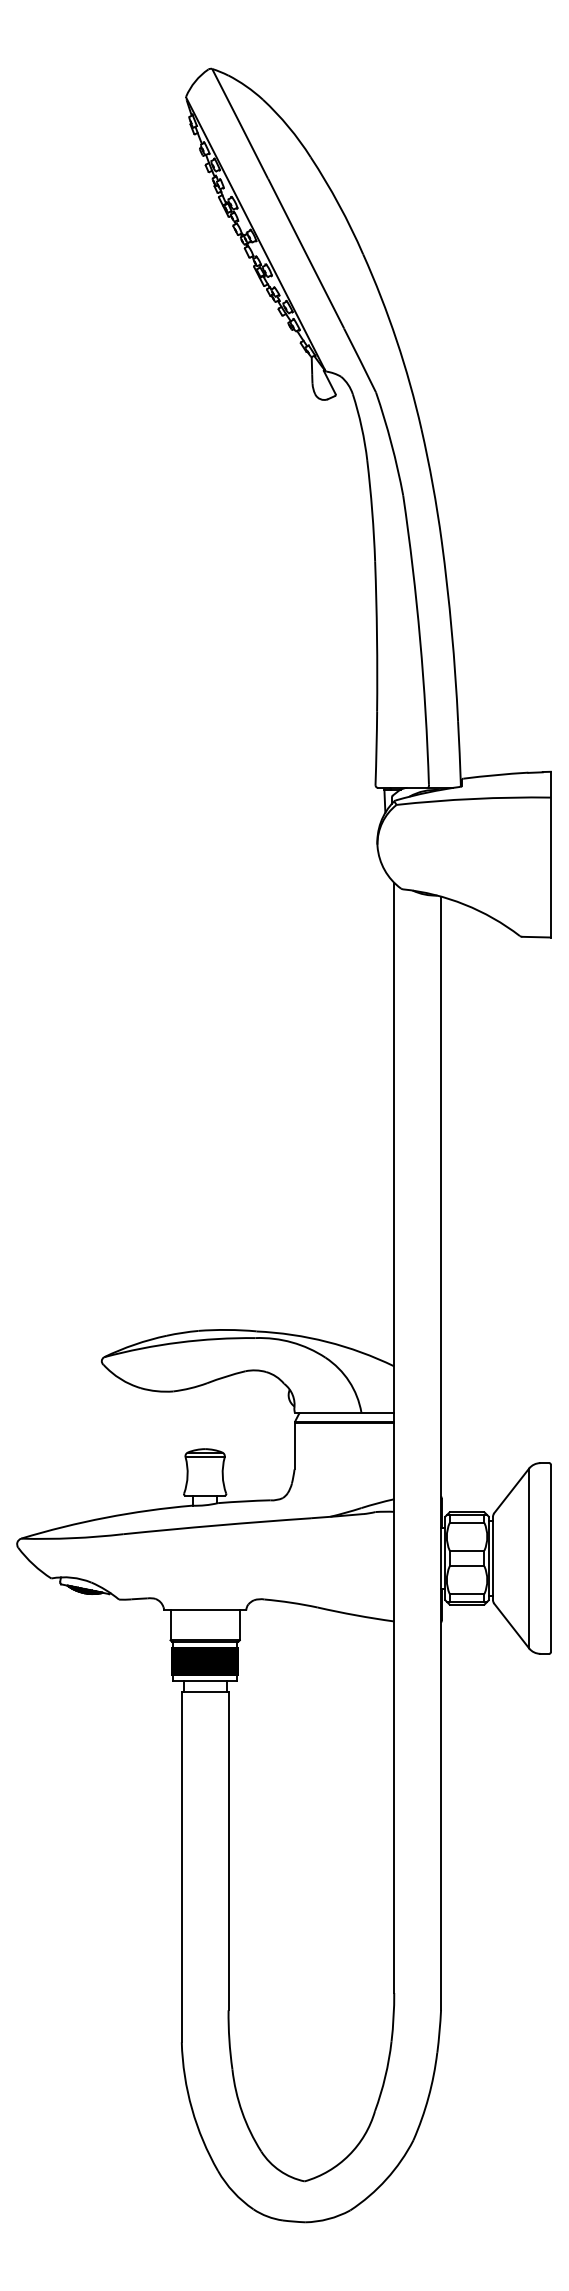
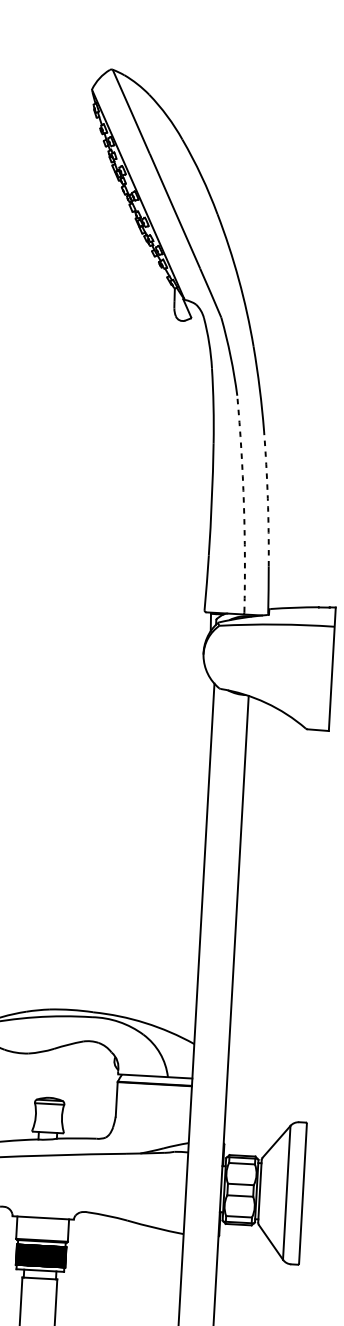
arc: (451, 631) -> (267, 498), solid -> dashed
arc: (420, 639) -> (244, 503), solid -> dashed

